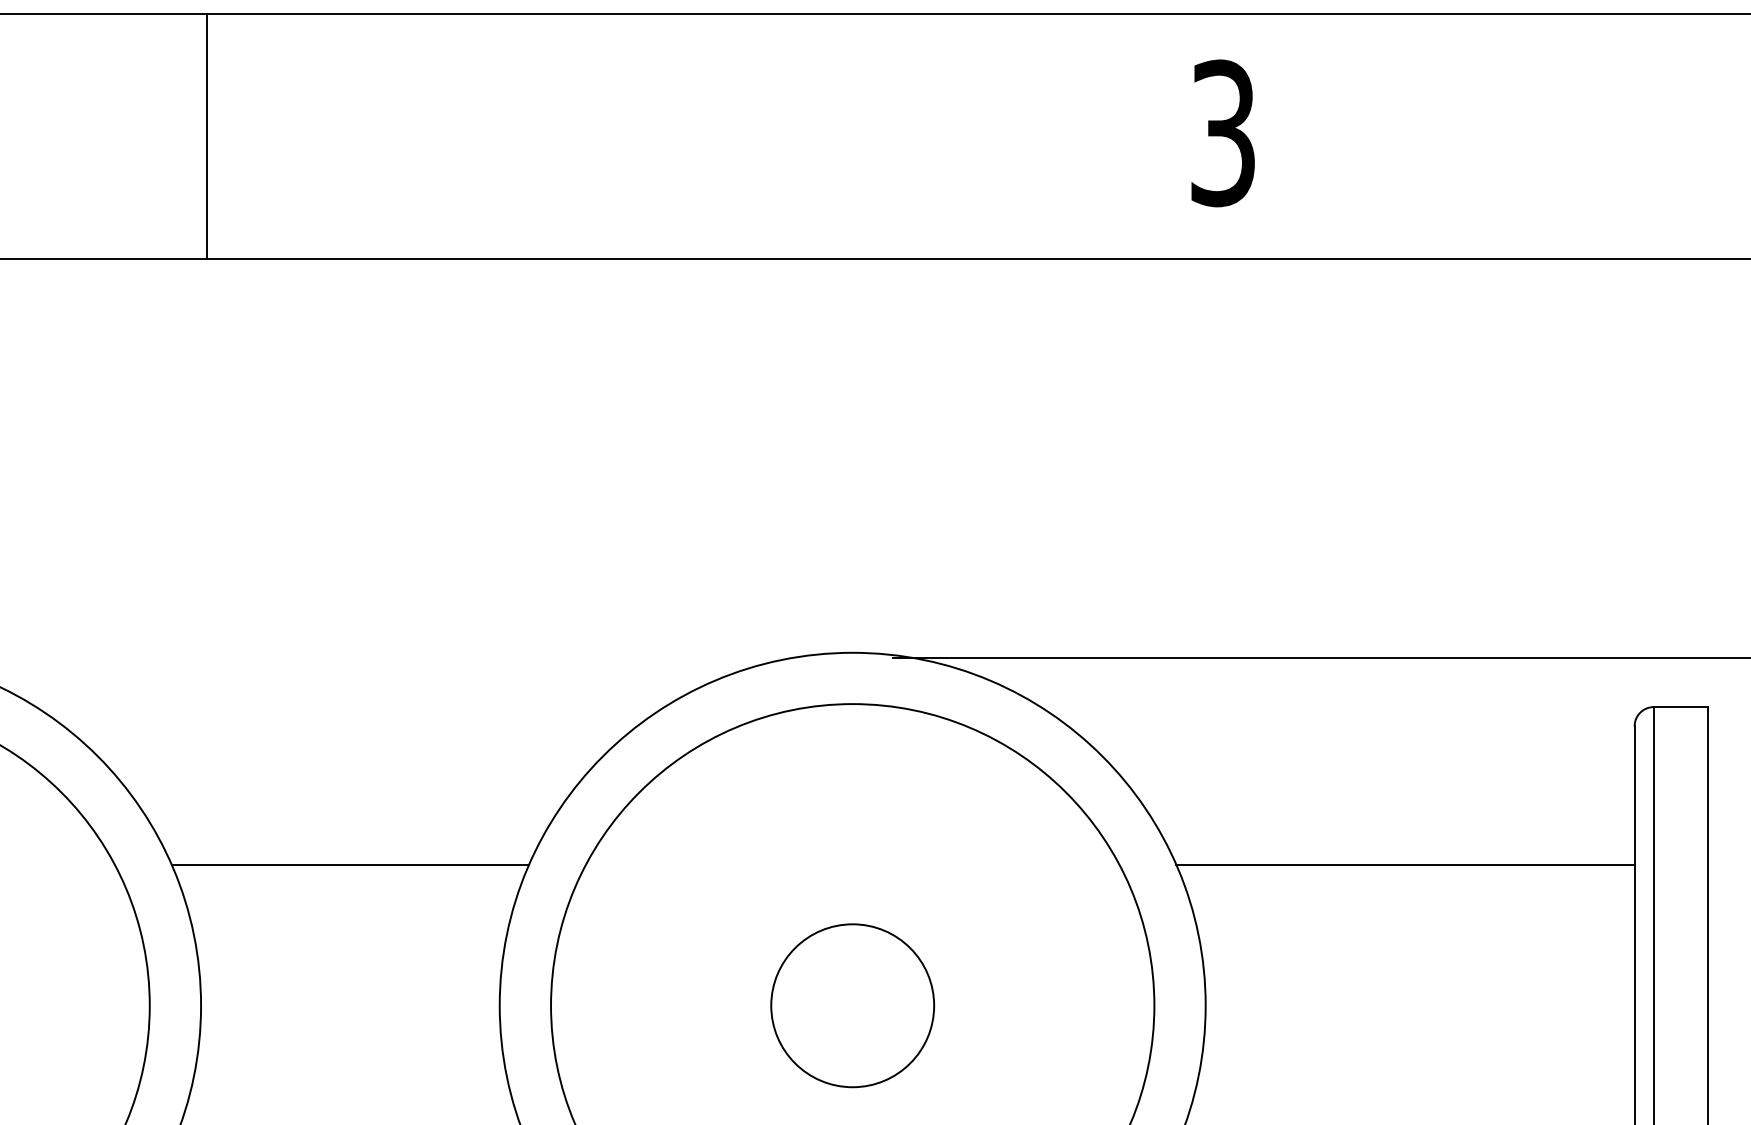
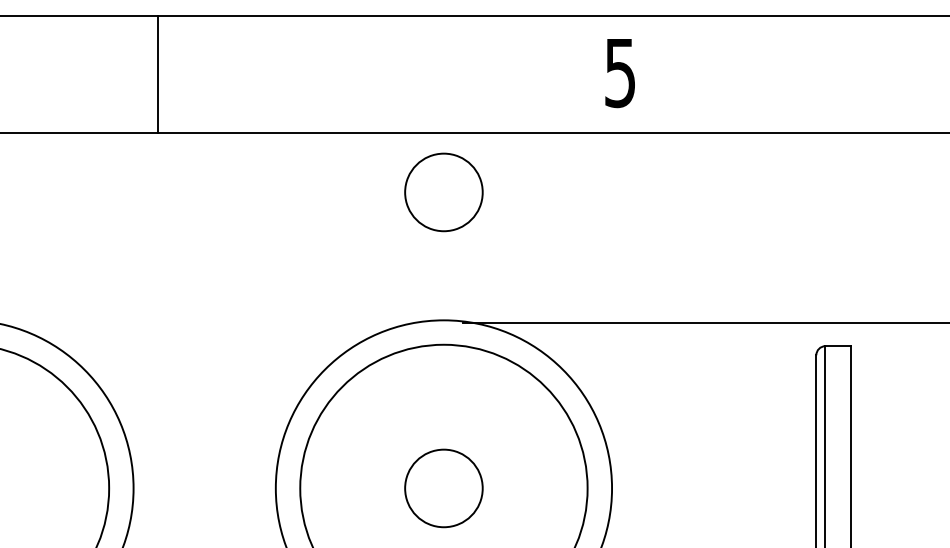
text: (1223, 132) -> (620, 72), 3 -> 5
line: (207, 136) -> (158, 74), moved
circle: (851, 384) -> (443, 192), added
line: (349, 865) -> (204, 421), removed
line: (1406, 865) -> (707, 421), removed

